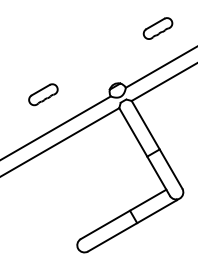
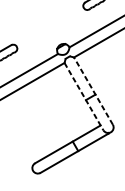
line: (157, 144) -> (93, 90), solid -> dashed
line: (144, 152) -> (83, 96), solid -> dashed

